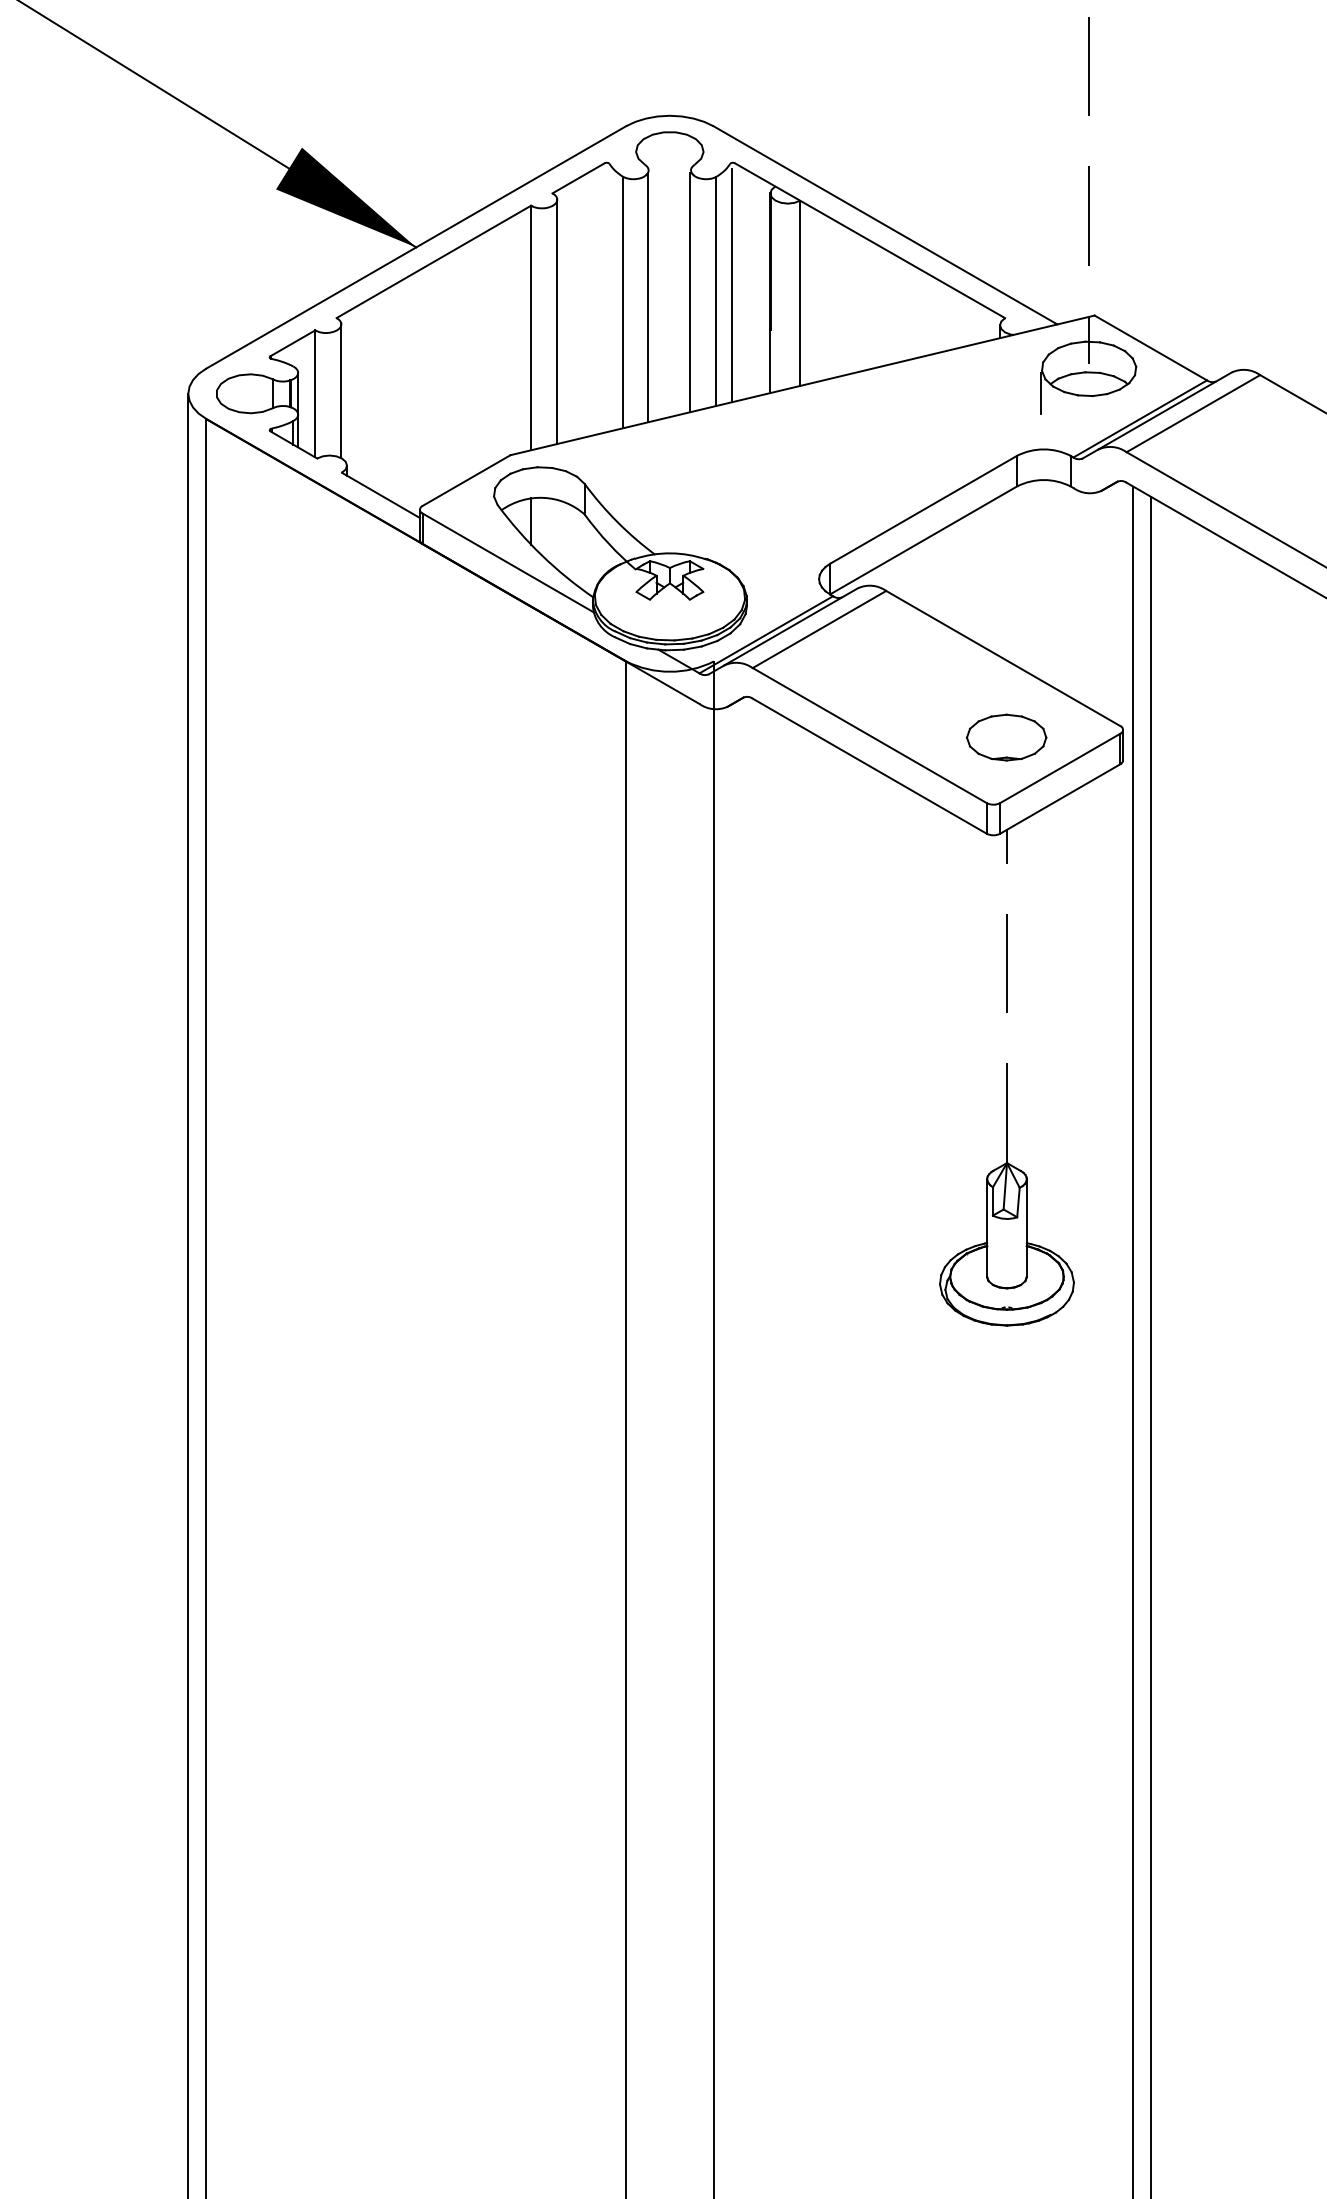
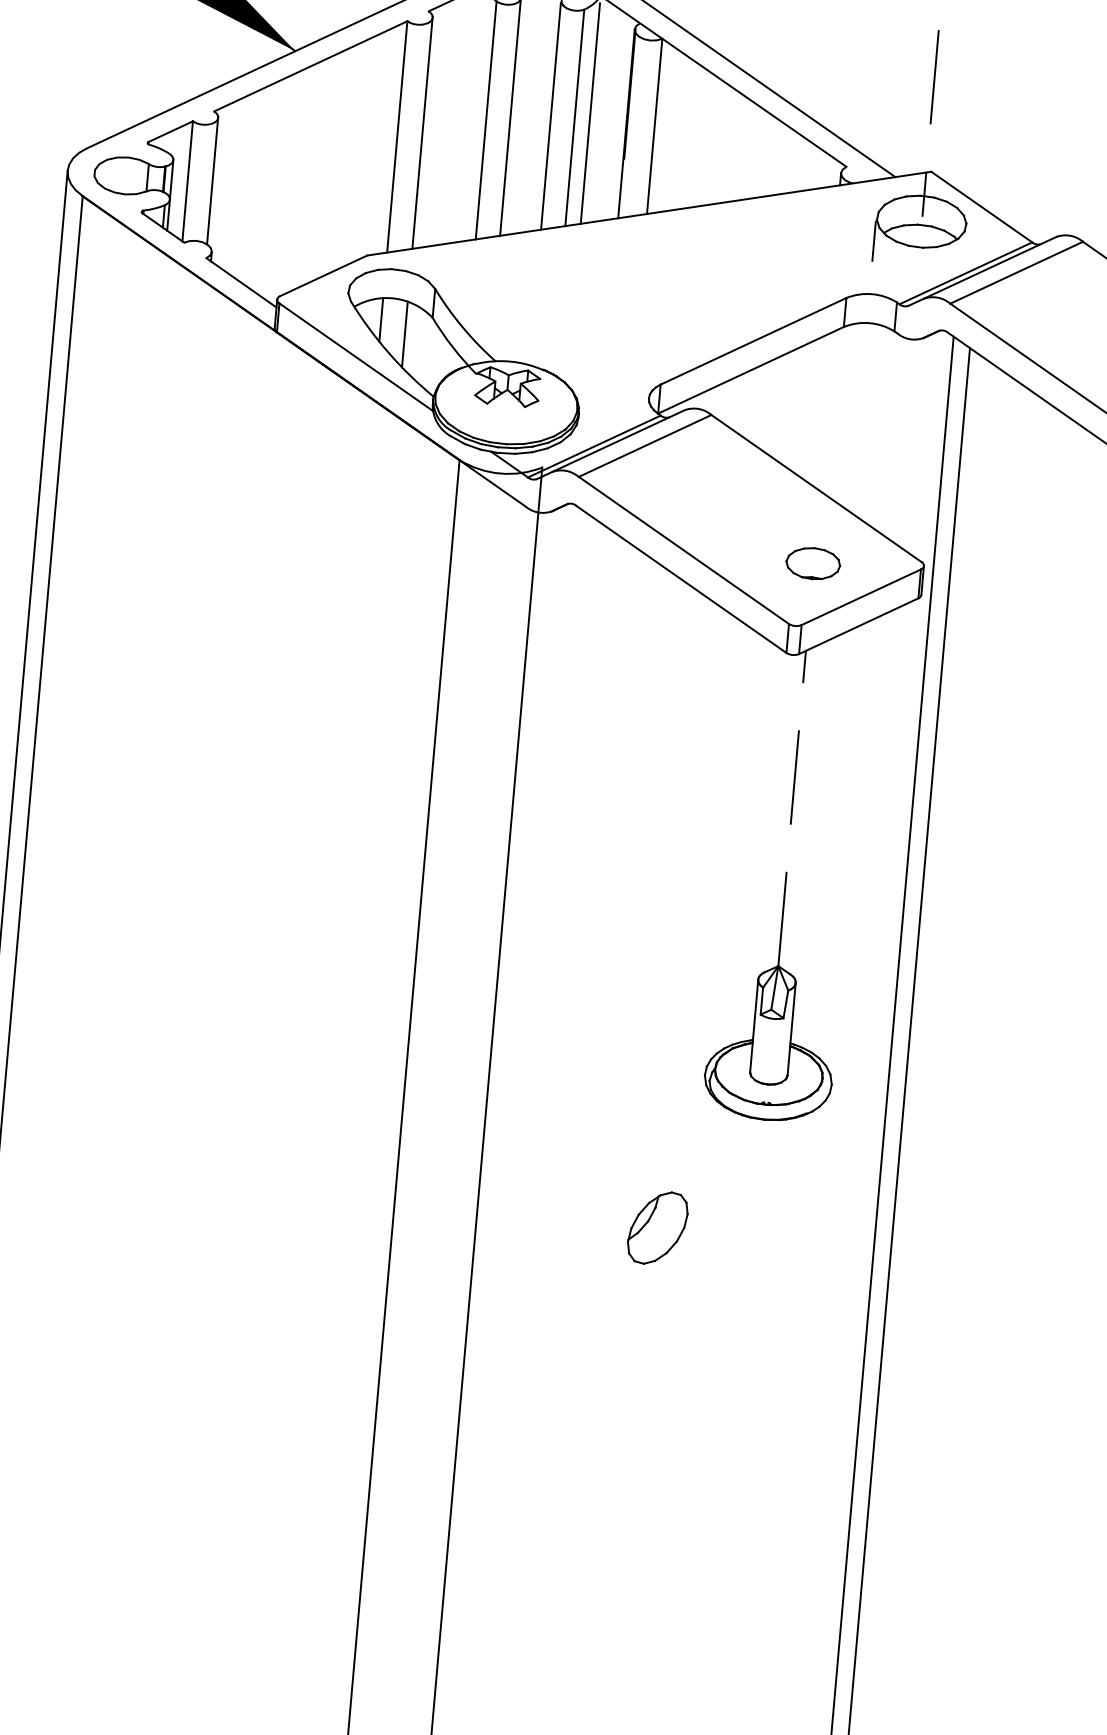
line: (557, 534) -> (405, 334), added
part: (1006, 737) -> (813, 563), size x0.71
part: (904, 1448) -> (657, 1227), added

